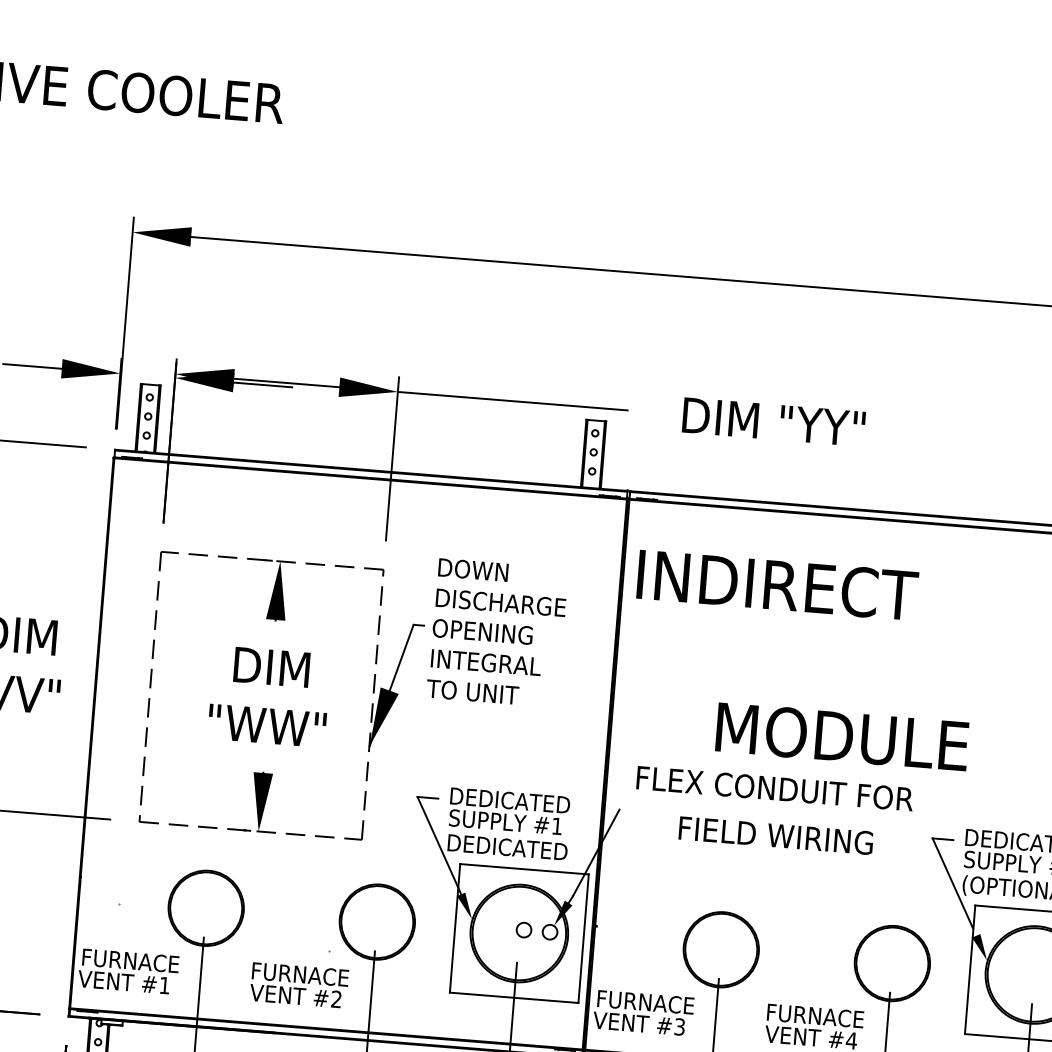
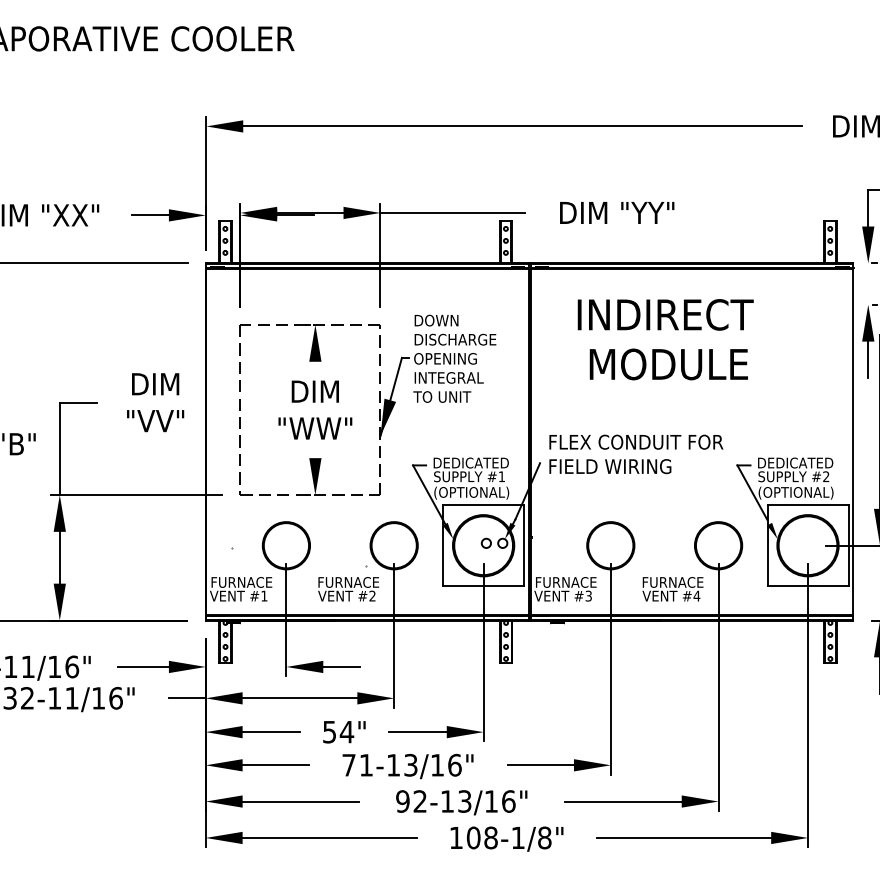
text: (777, 584) -> (665, 314), moved
text: (841, 736) -> (668, 364), moved
text: (776, 835) -> (610, 466), moved
text: (506, 847) -> (471, 492), DEDICATED -> (OPTIONAL)

